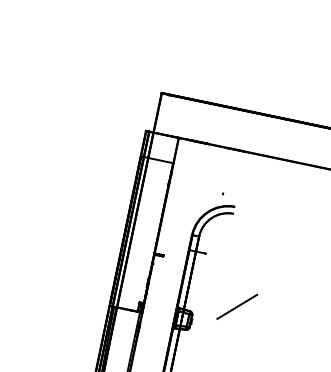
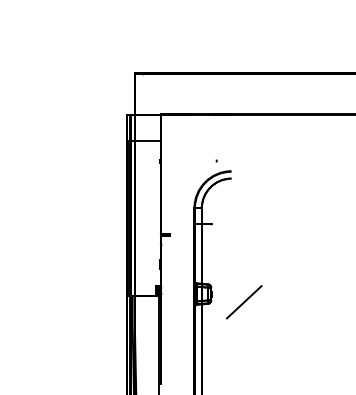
line: (236, 306) -> (243, 302), moved

